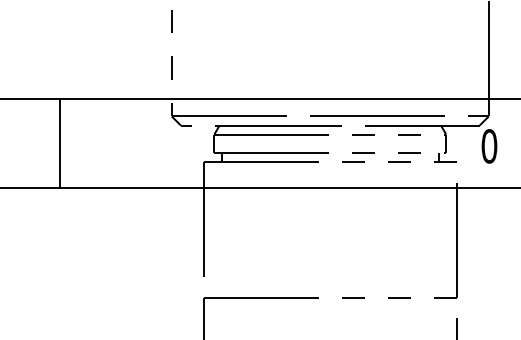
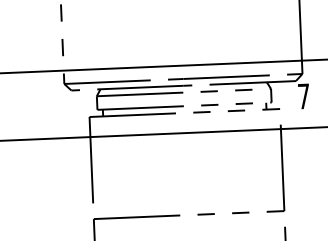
text: (489, 146) -> (303, 96), 0 -> 7

